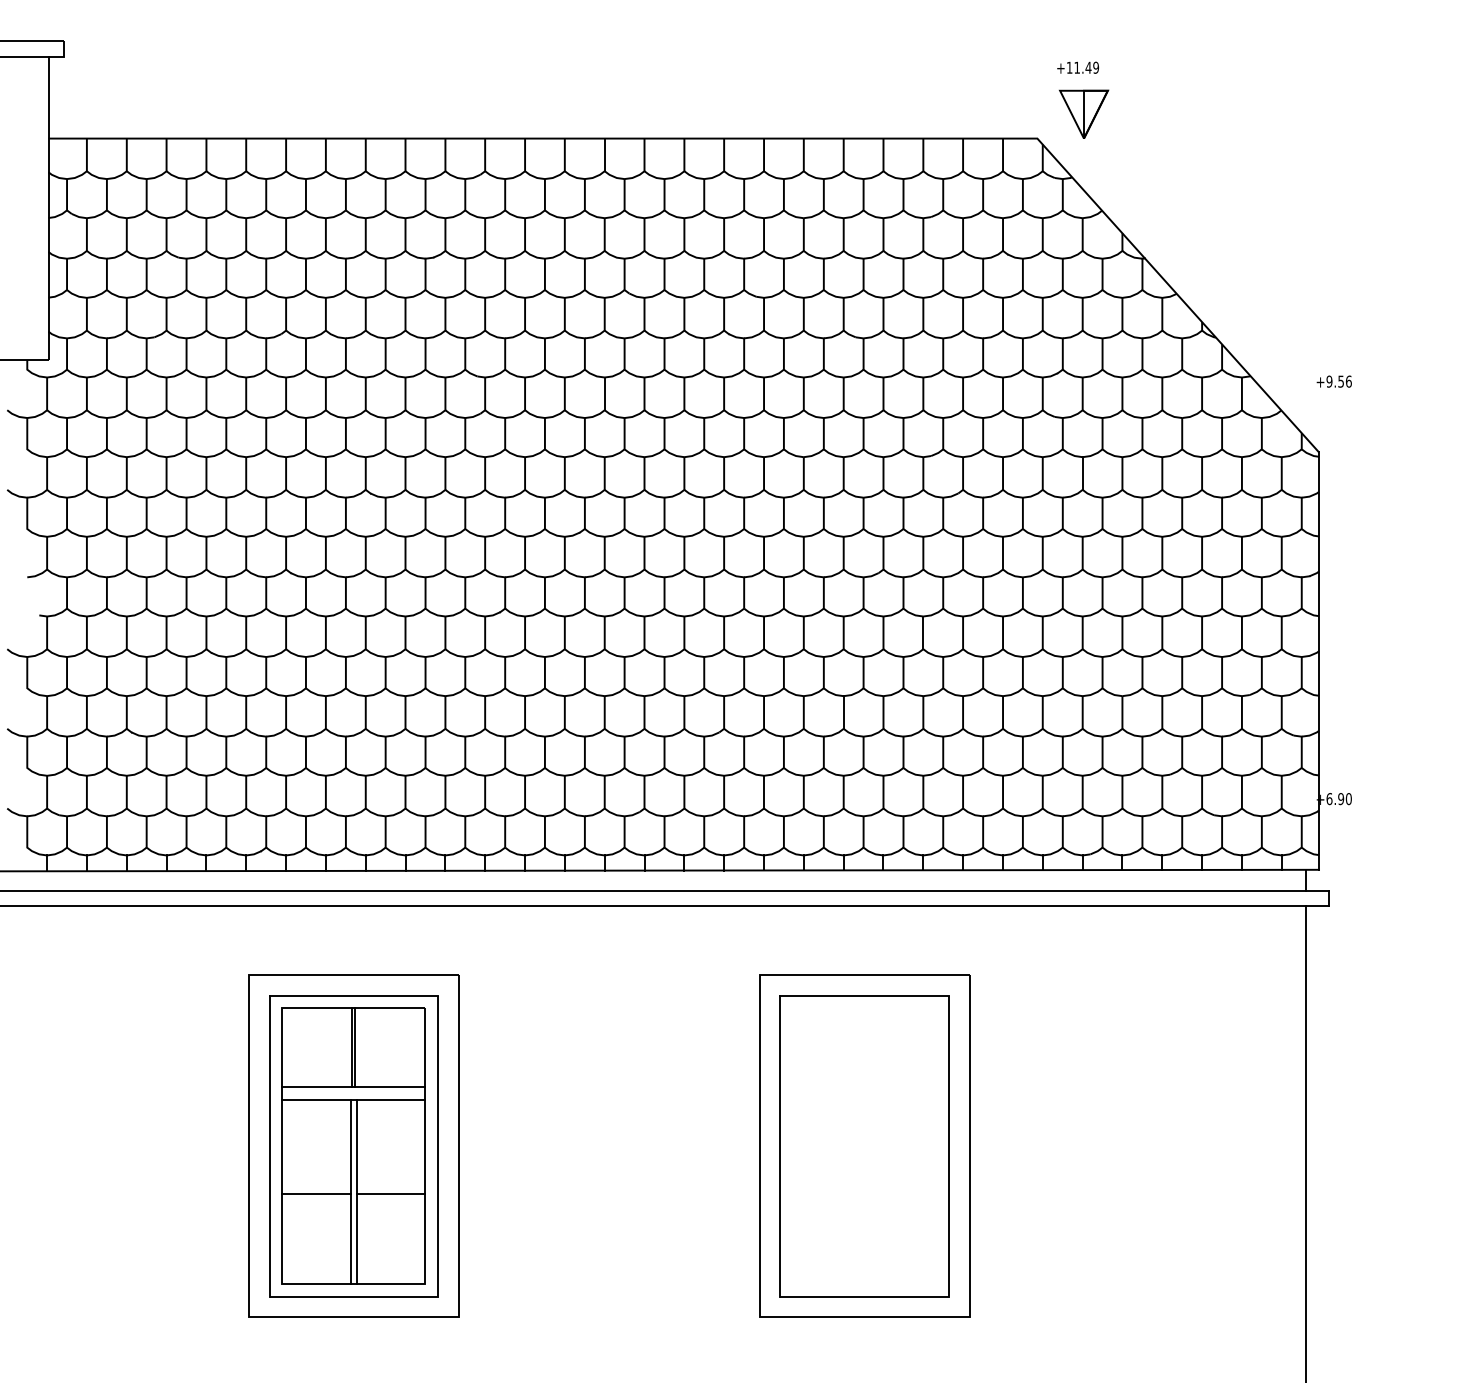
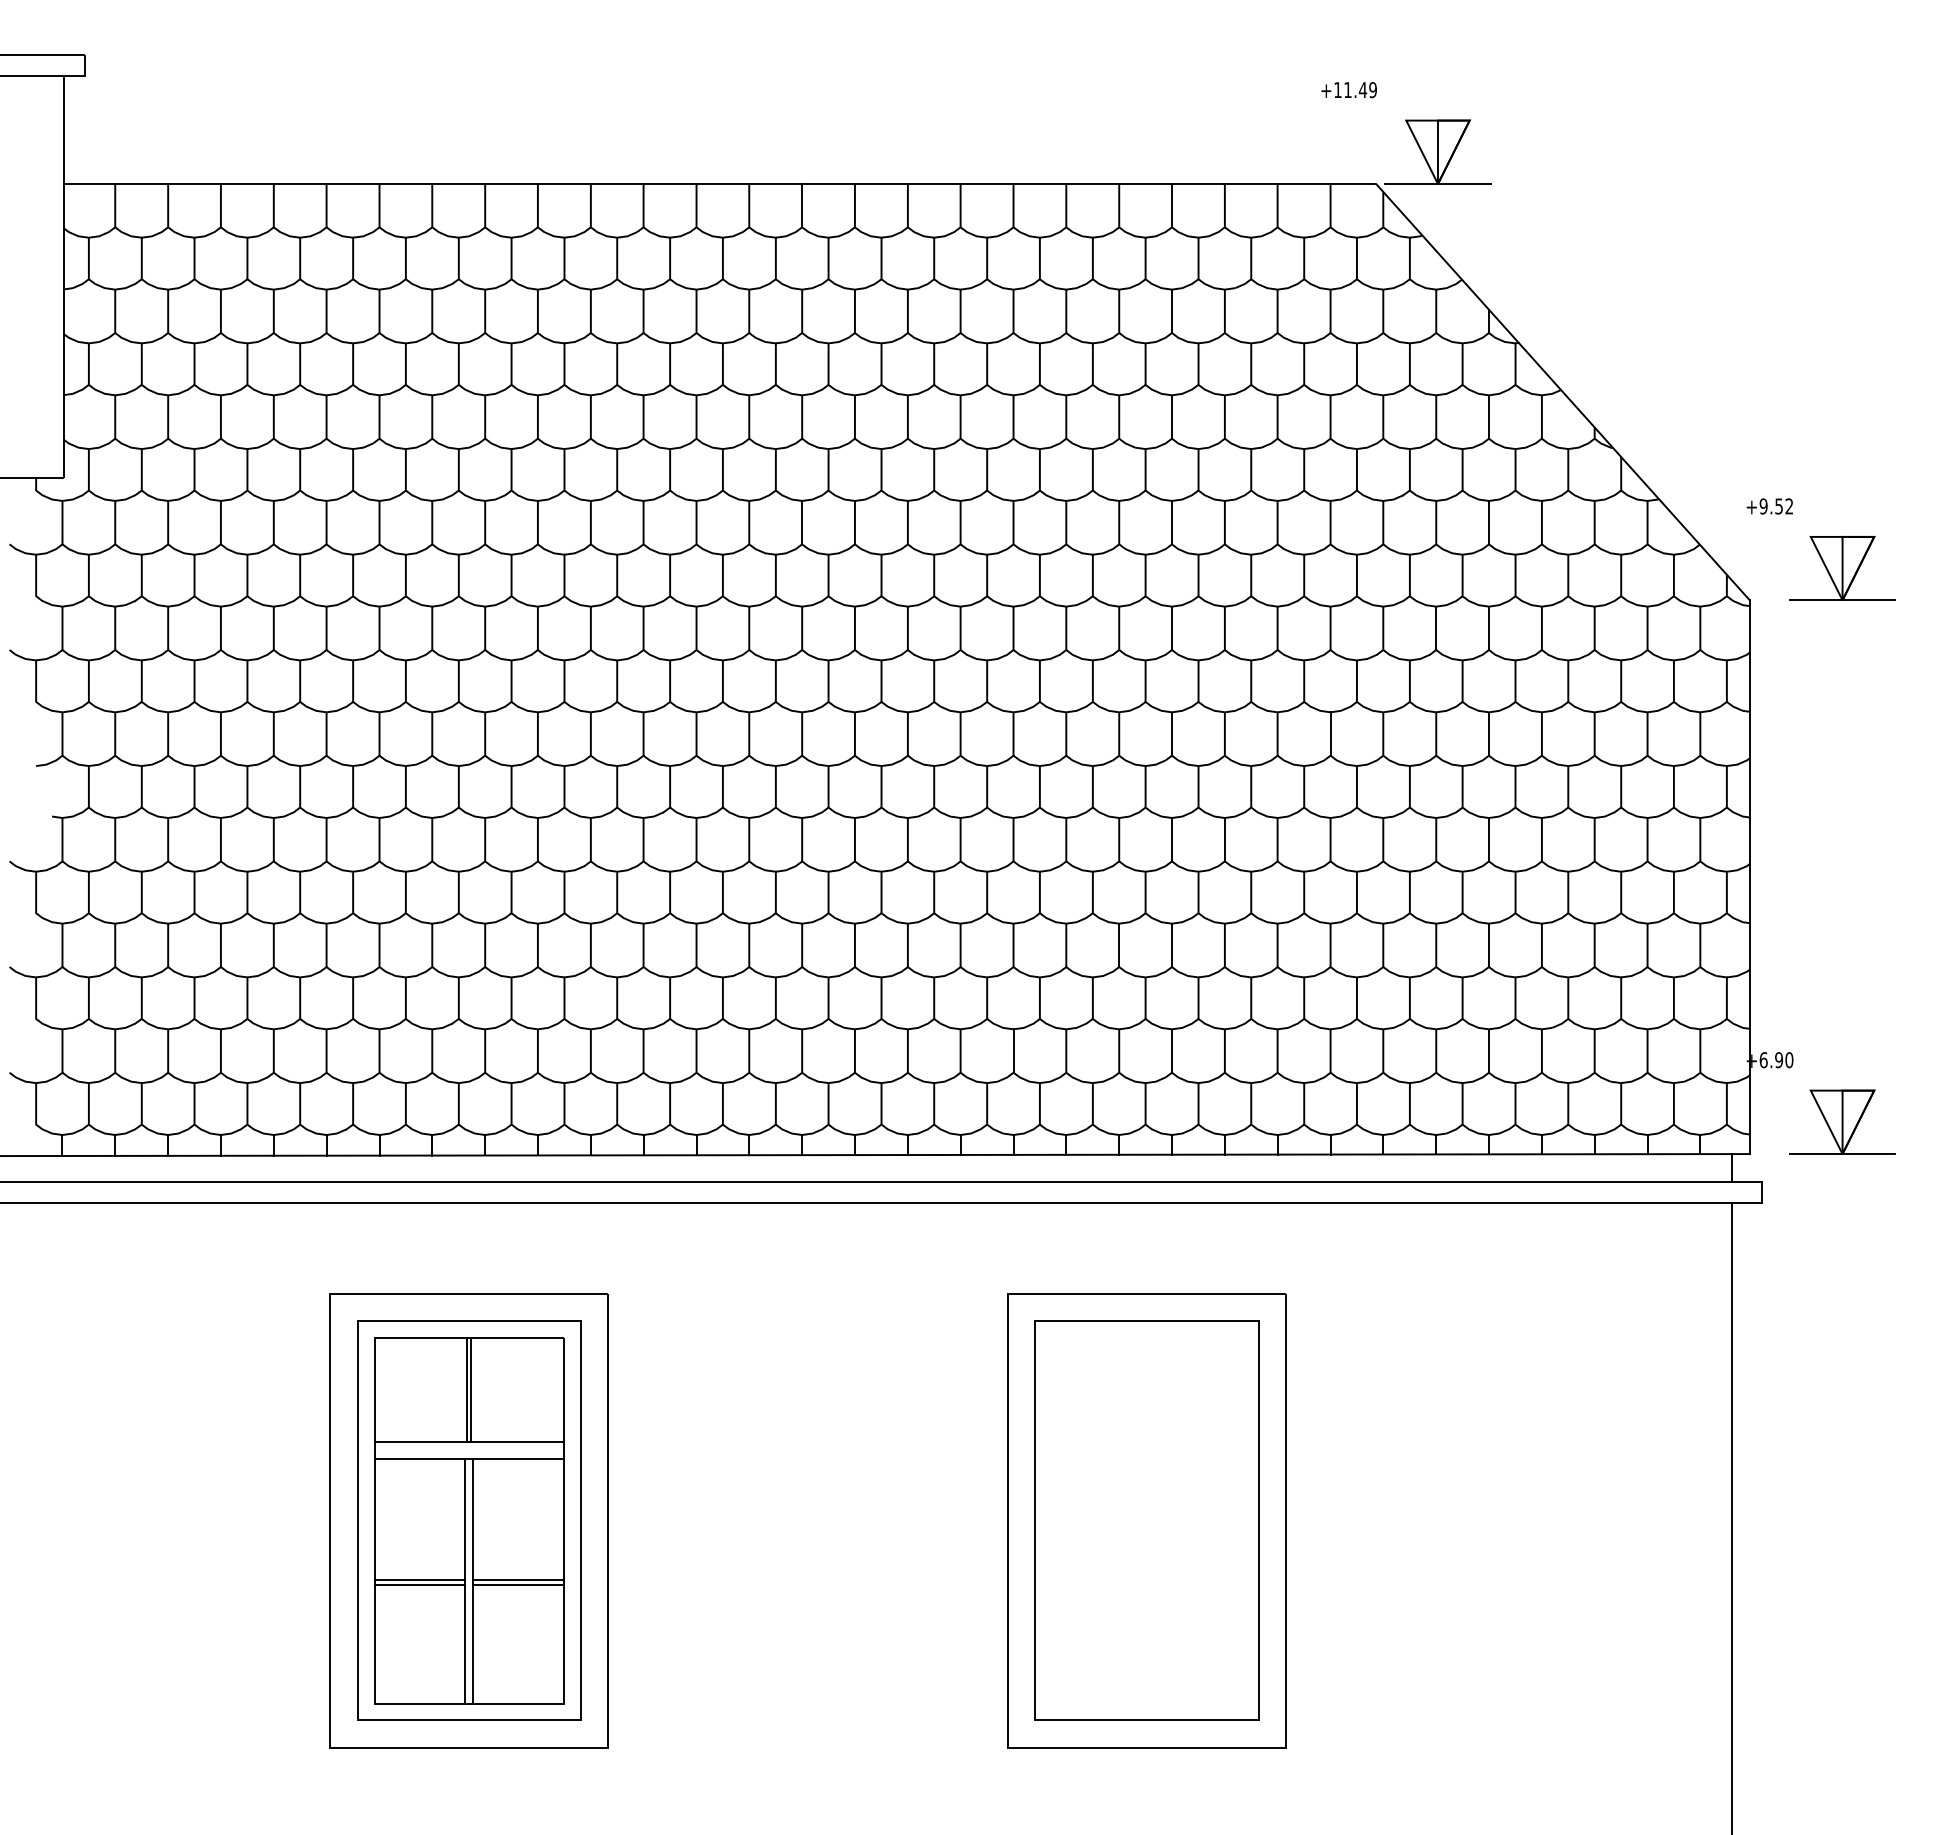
text: (1077, 68) -> (1348, 90), moved
line: (1083, 138) -> (1437, 183), added
text: (1348, 381) -> (1789, 506), +9.56 -> +9.52
part: (1388, 428) -> (1842, 568), added
part: (1388, 845) -> (1842, 1121), added
line: (316, 1191) -> (419, 1580), added
line: (390, 1191) -> (518, 1580), added

